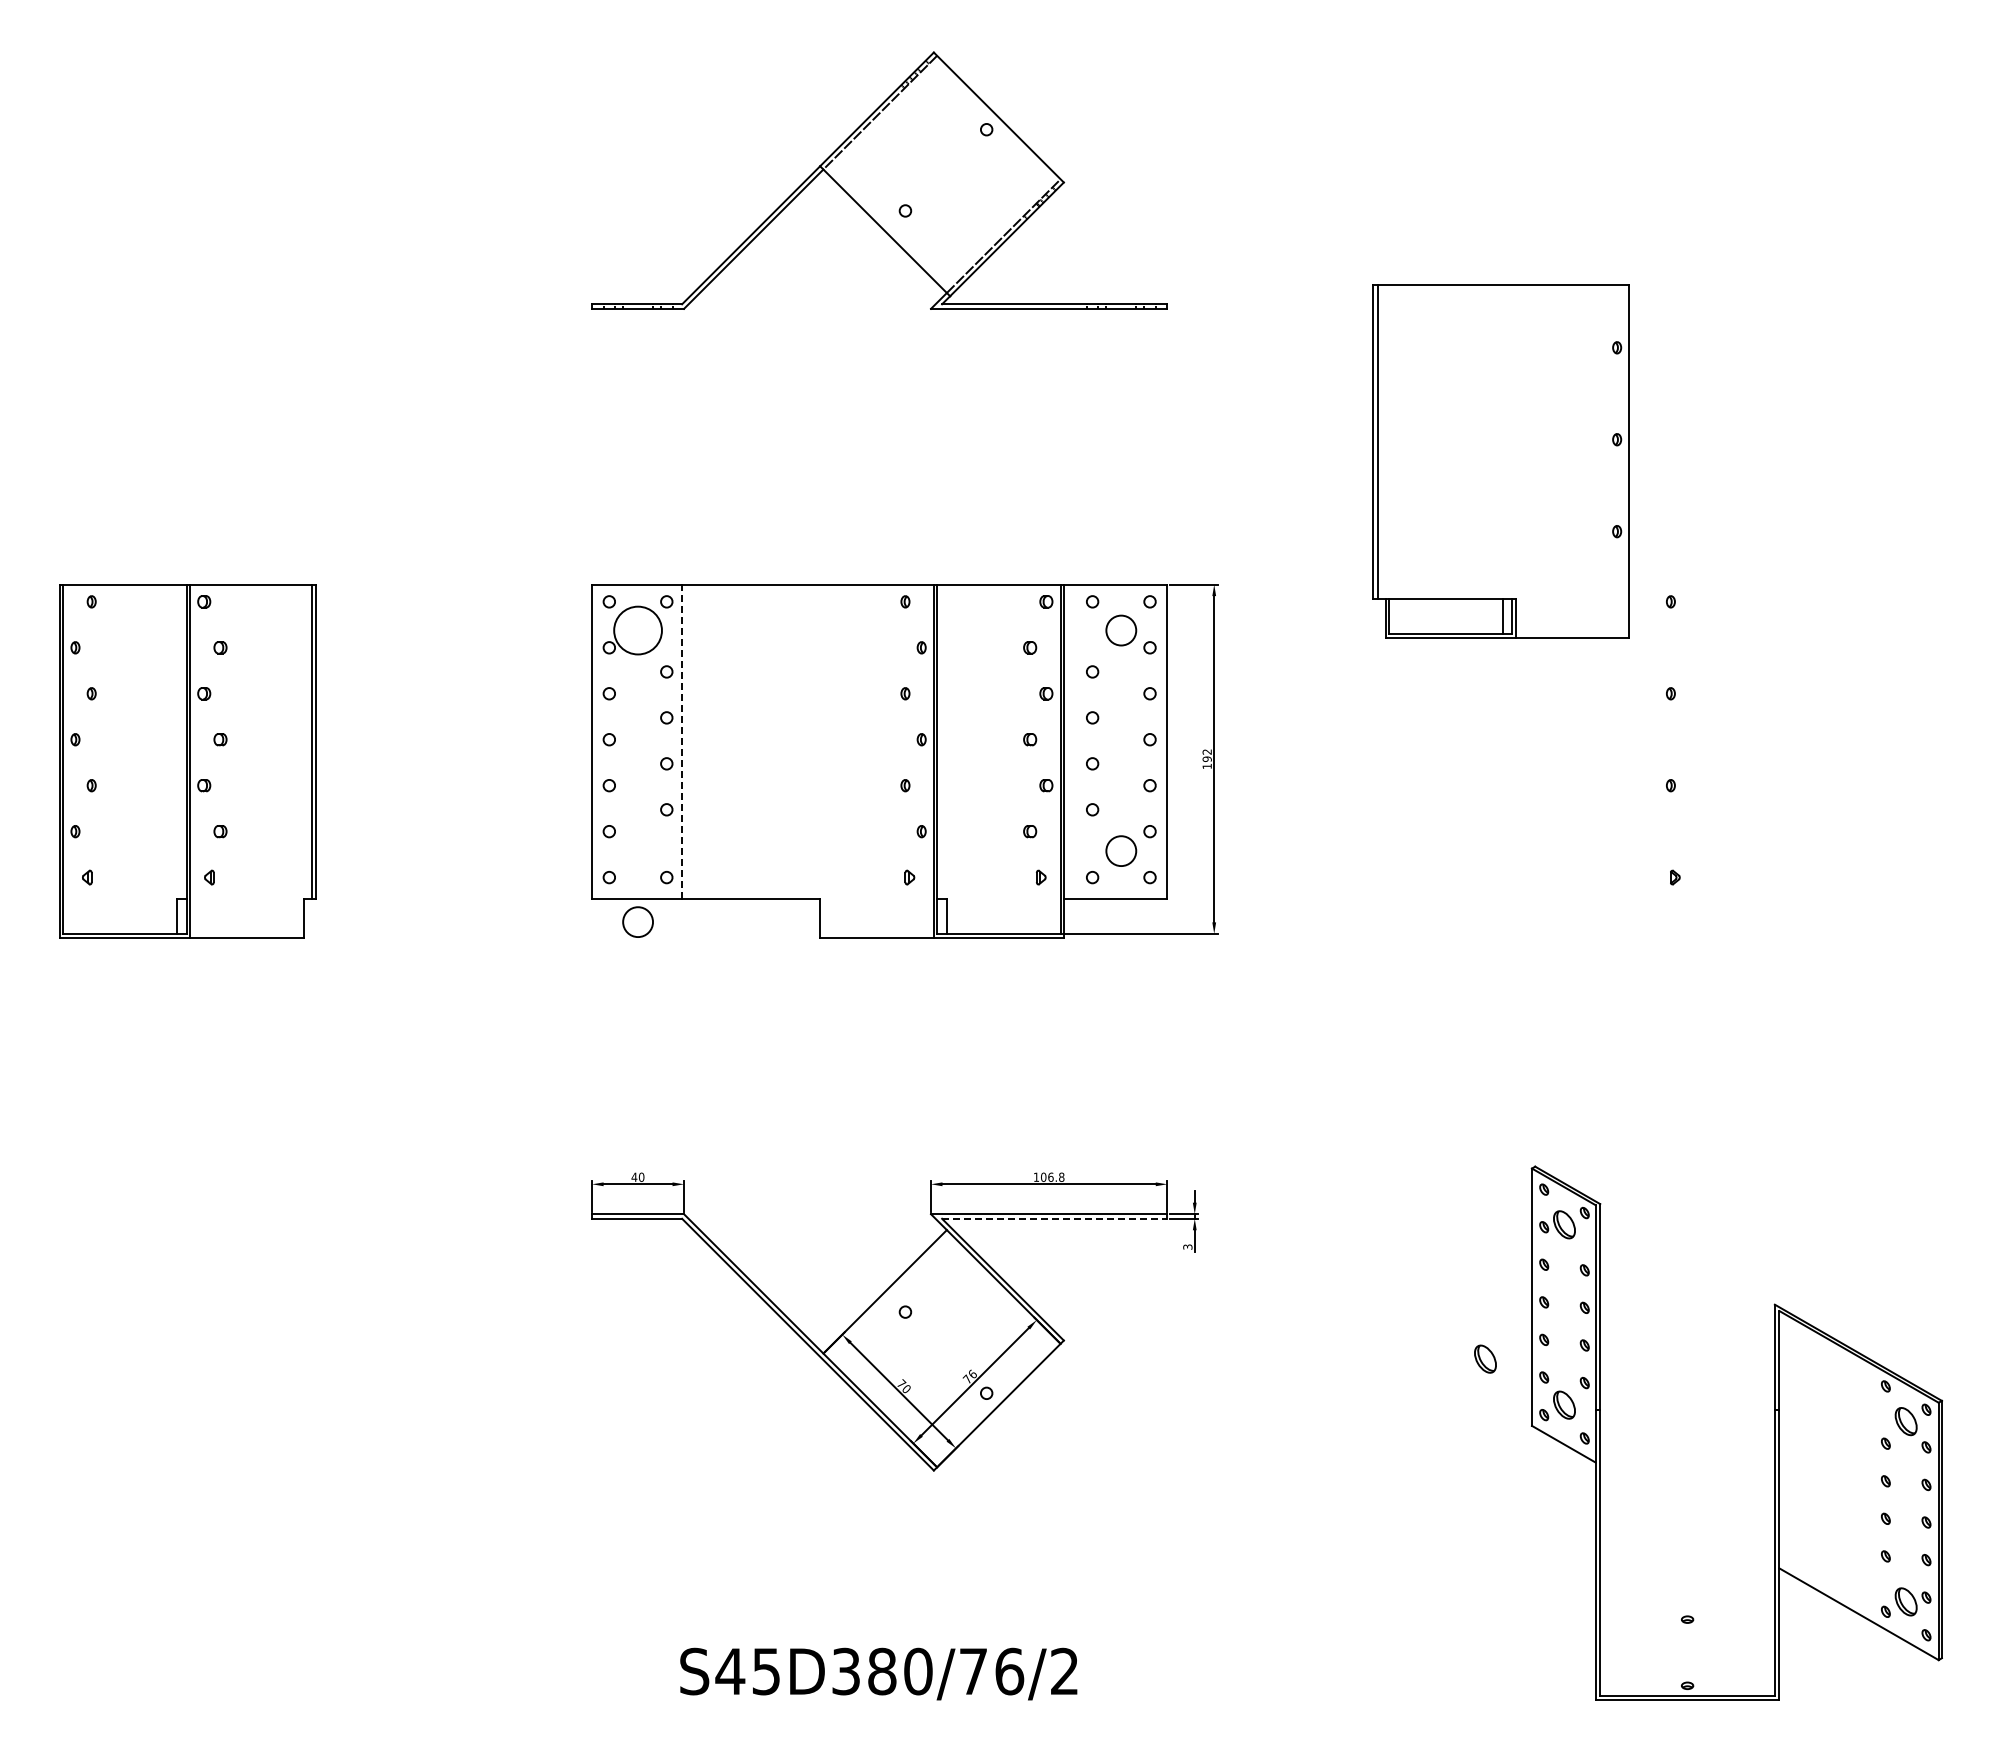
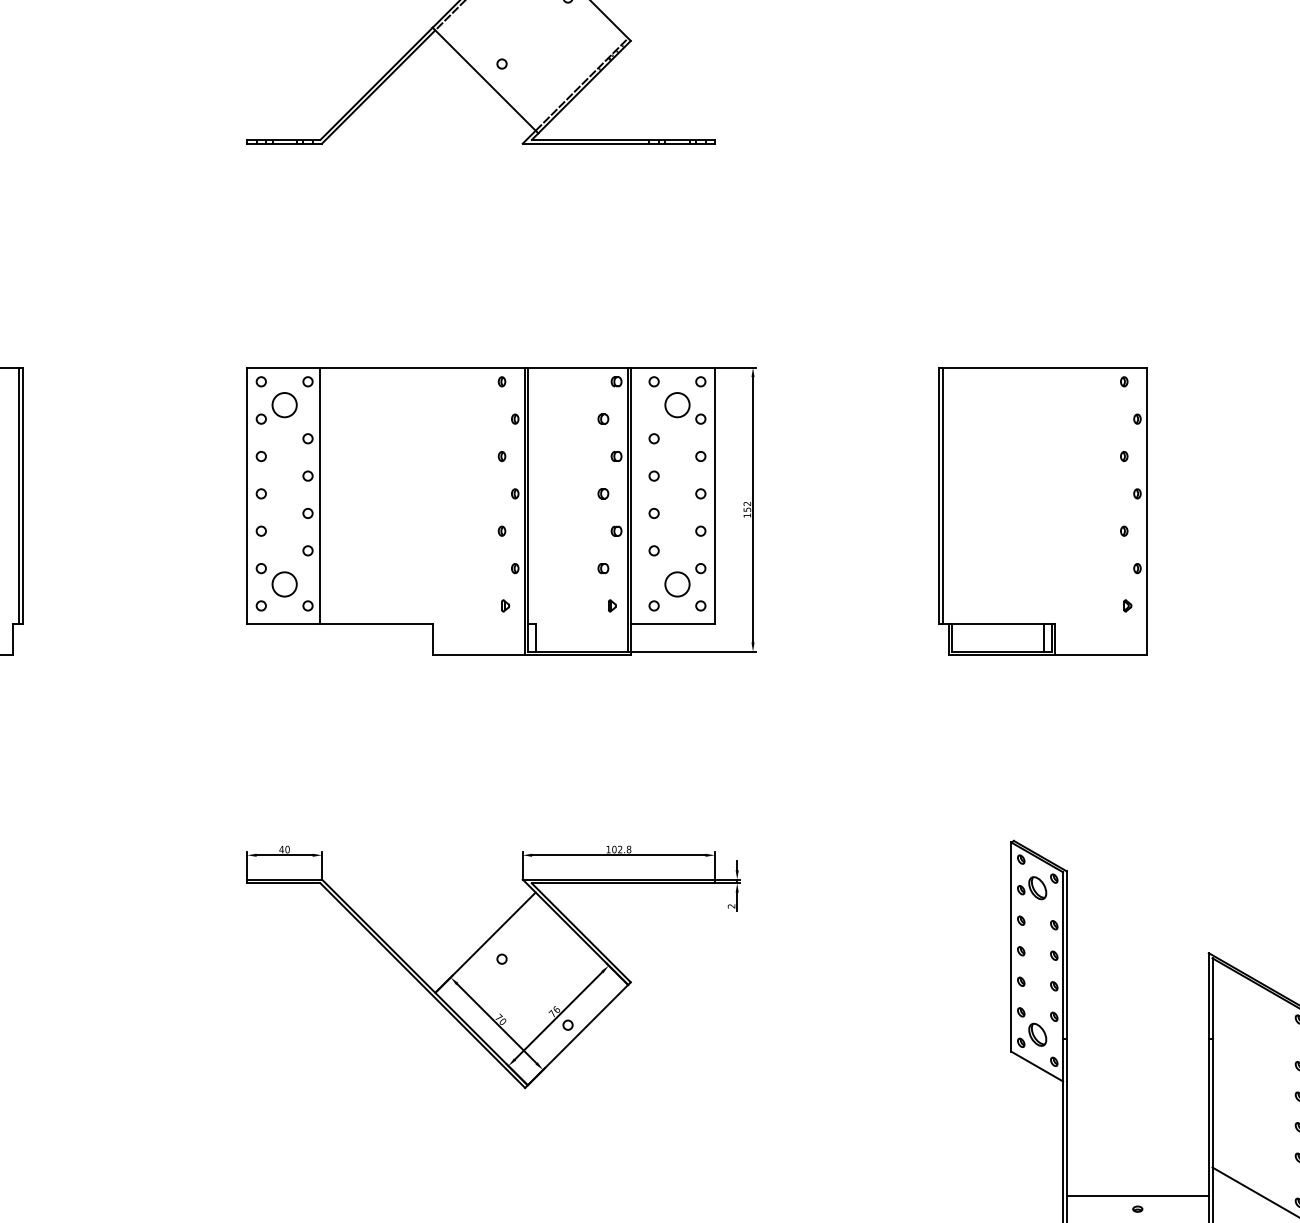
part: (1500, 461) -> (1042, 511), moved
circle: (638, 630) -> (285, 405), size x0.62
line: (682, 741) -> (320, 495), dashed -> solid
text: (1206, 759) -> (746, 509), 192 -> 152
circle: (637, 921) -> (284, 583), moved
text: (1050, 1176) -> (619, 848), 106.8 -> 102.8
line: (1054, 1218) -> (623, 883), dashed -> solid
text: (1187, 1246) -> (731, 905), 3 -> 2
part: (1485, 1358) -> (973, 996), removed
line: (1687, 1603) -> (1137, 1196), added

